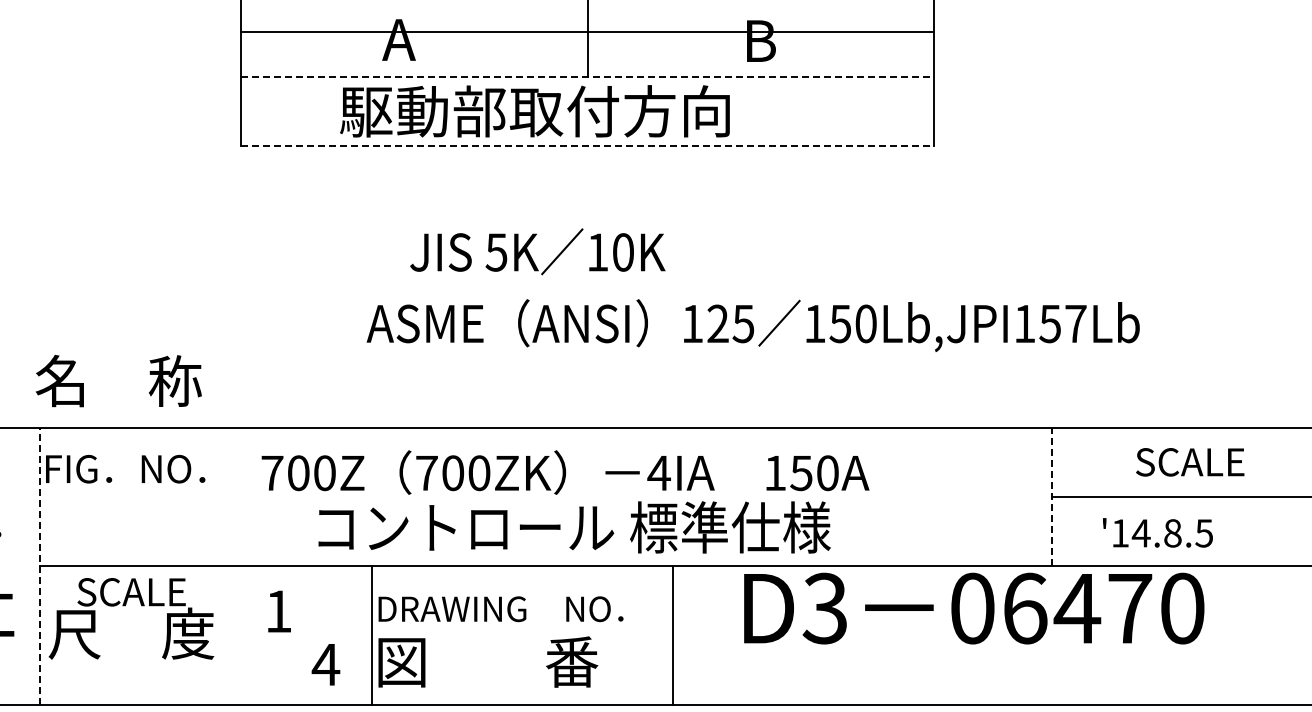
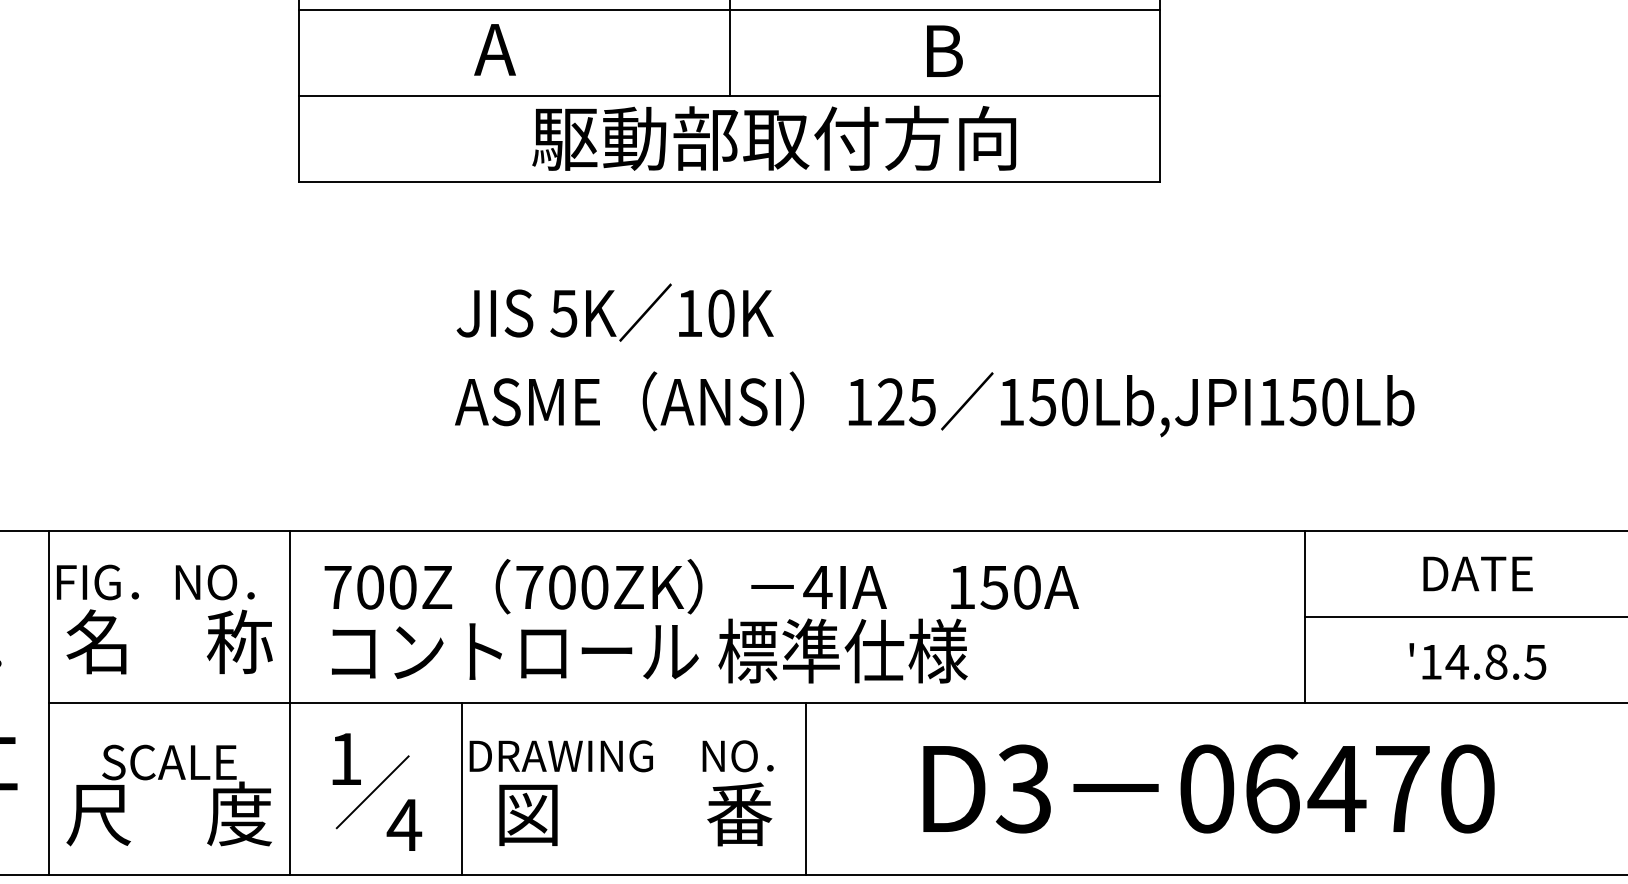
line: (587, 31) -> (728, 9), moved
line: (587, 77) -> (728, 96), dashed -> solid
text: (534, 111) -> (773, 138), moved
line: (587, 146) -> (728, 181), dashed -> solid
text: (537, 251) -> (614, 312), moved
text: (1075, 323) -> (1334, 401), 150Lb,JPI157Lb -> 150Lb,JPI150Lb
text: (118, 381) -> (169, 642), moved
text: (1190, 462) -> (1477, 574), SCALE -> DATE
line: (1051, 496) -> (1304, 616), dashed -> solid
text: (574, 527) -> (649, 651), moved
text: (1157, 532) -> (1477, 661), moved
line: (233, 565) -> (289, 702), added
line: (39, 566) -> (48, 703), dashed -> solid
text: (974, 608) -> (1209, 788), moved
text: (131, 618) -> (169, 795), moved
line: (672, 635) -> (805, 788), moved
line: (300, 638) -> (372, 792), added
text: (488, 661) -> (635, 813), moved

